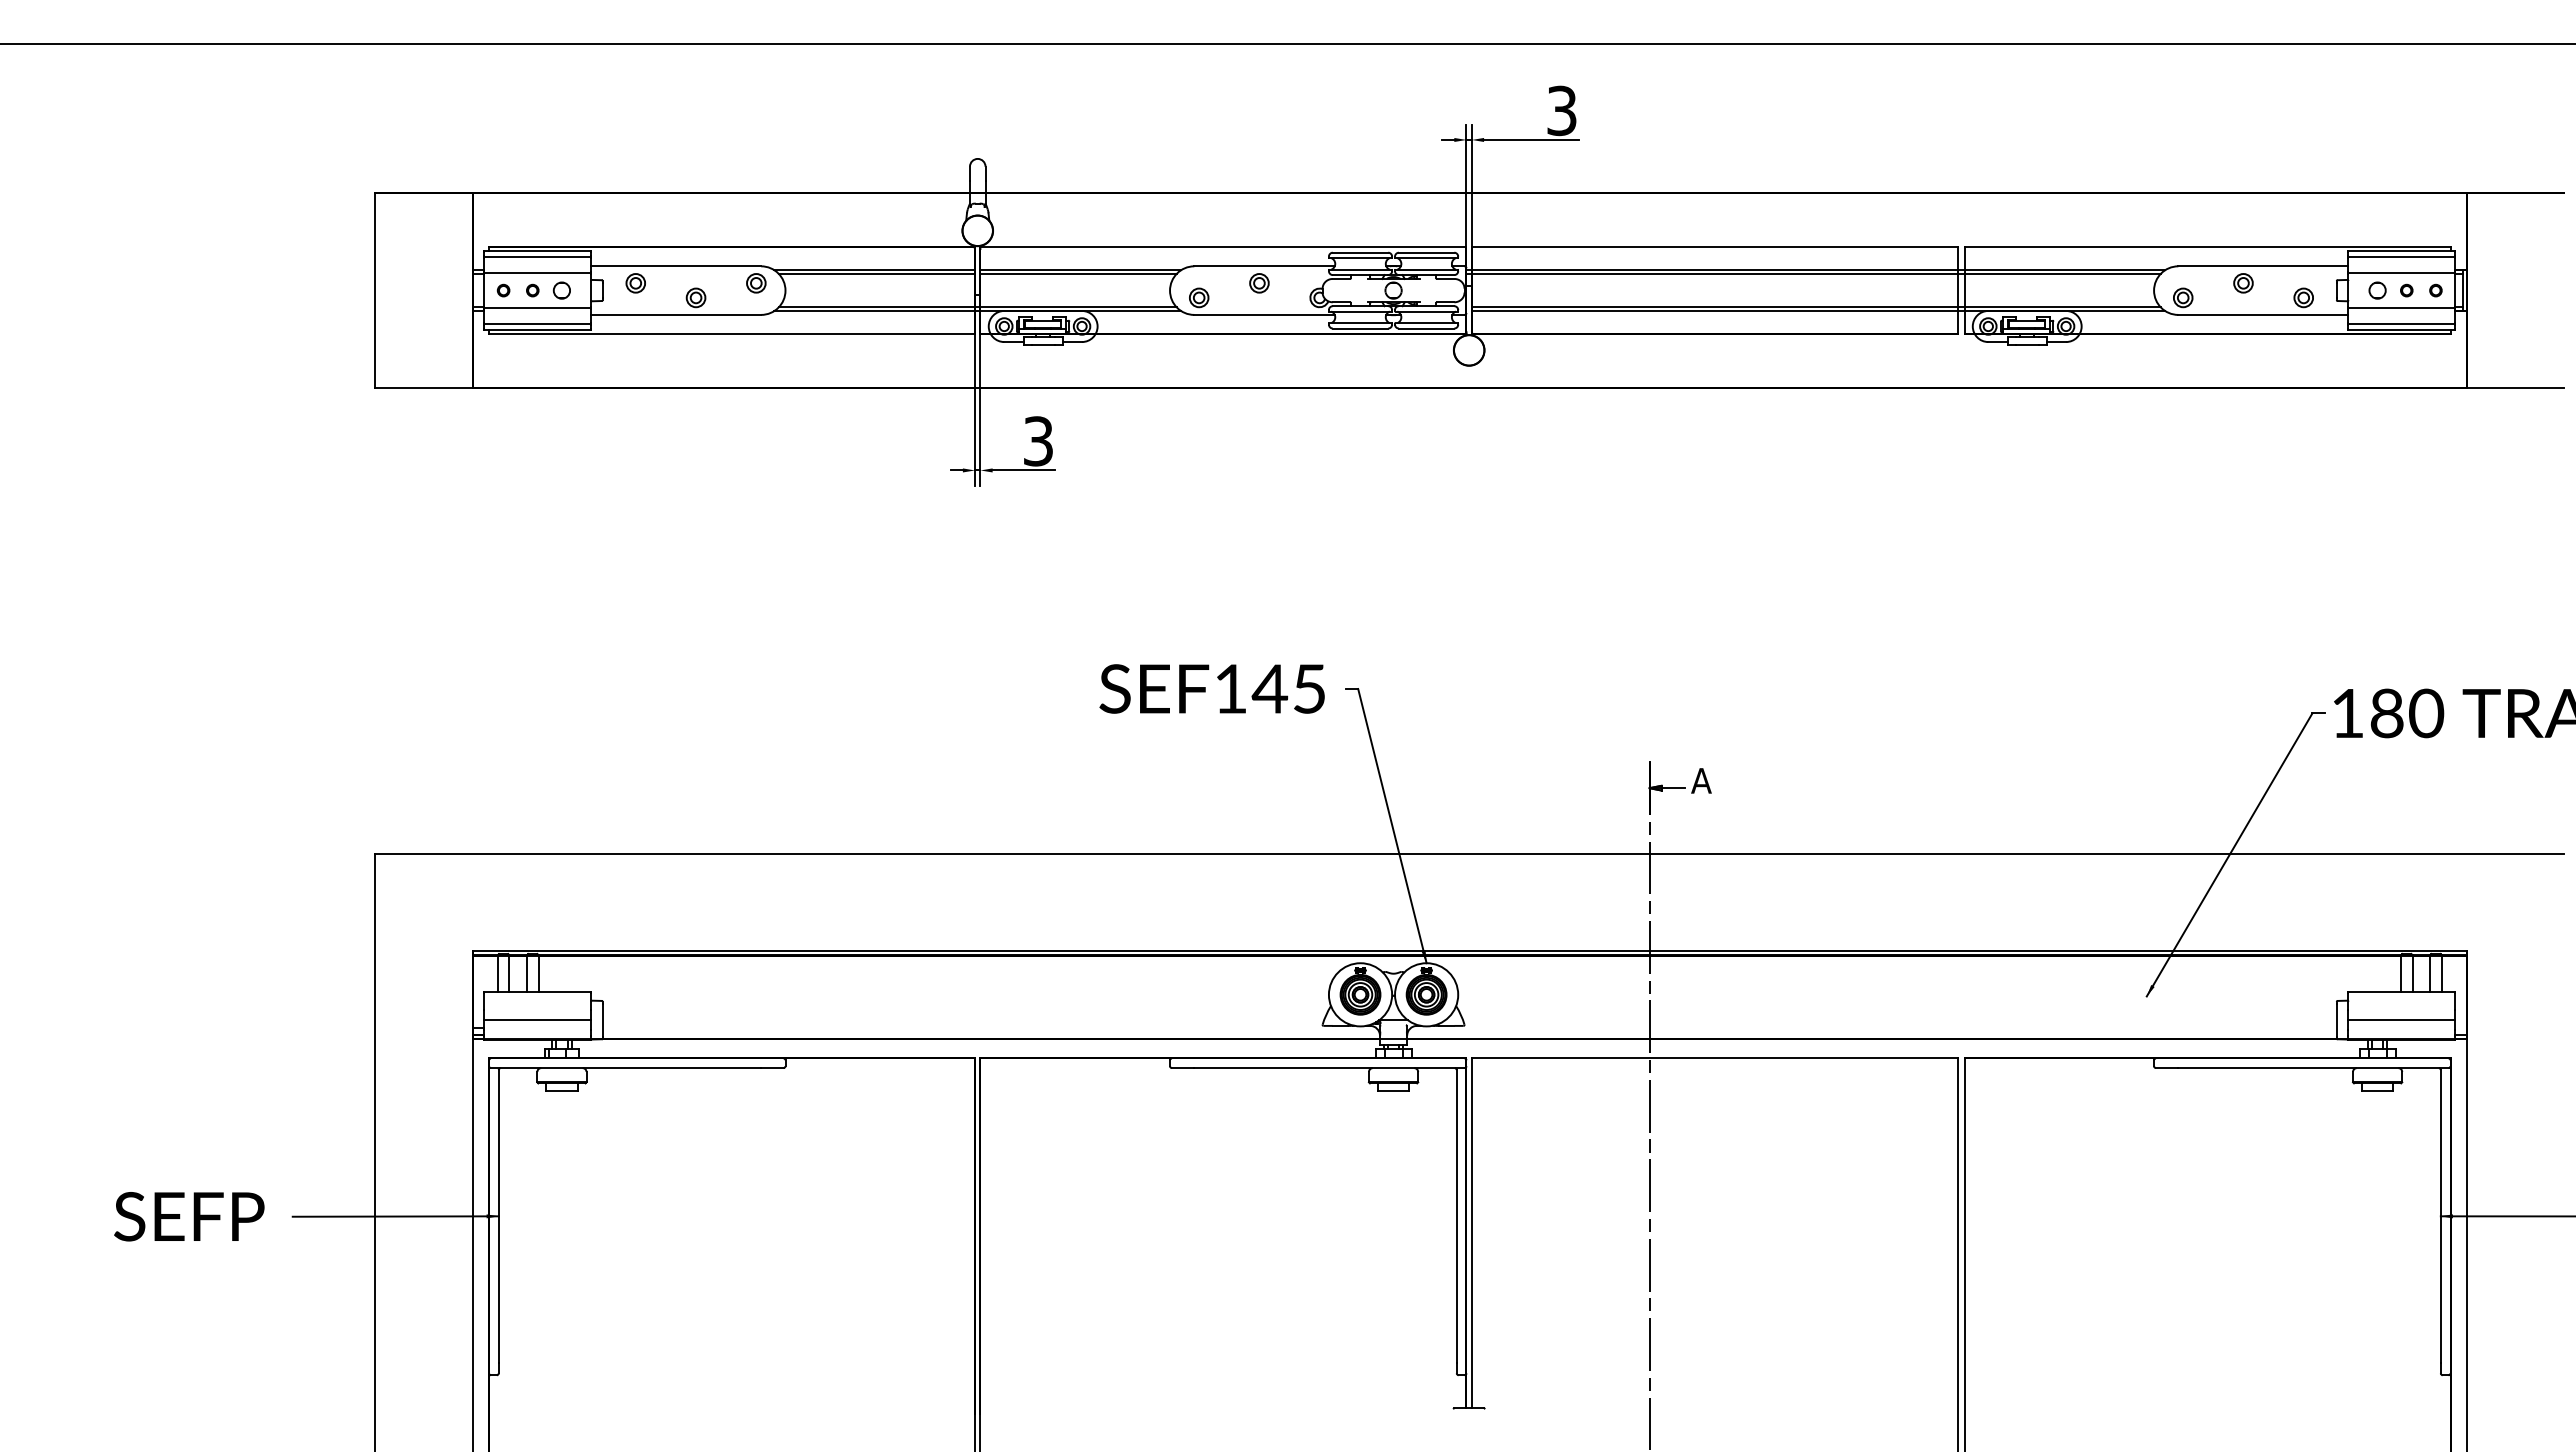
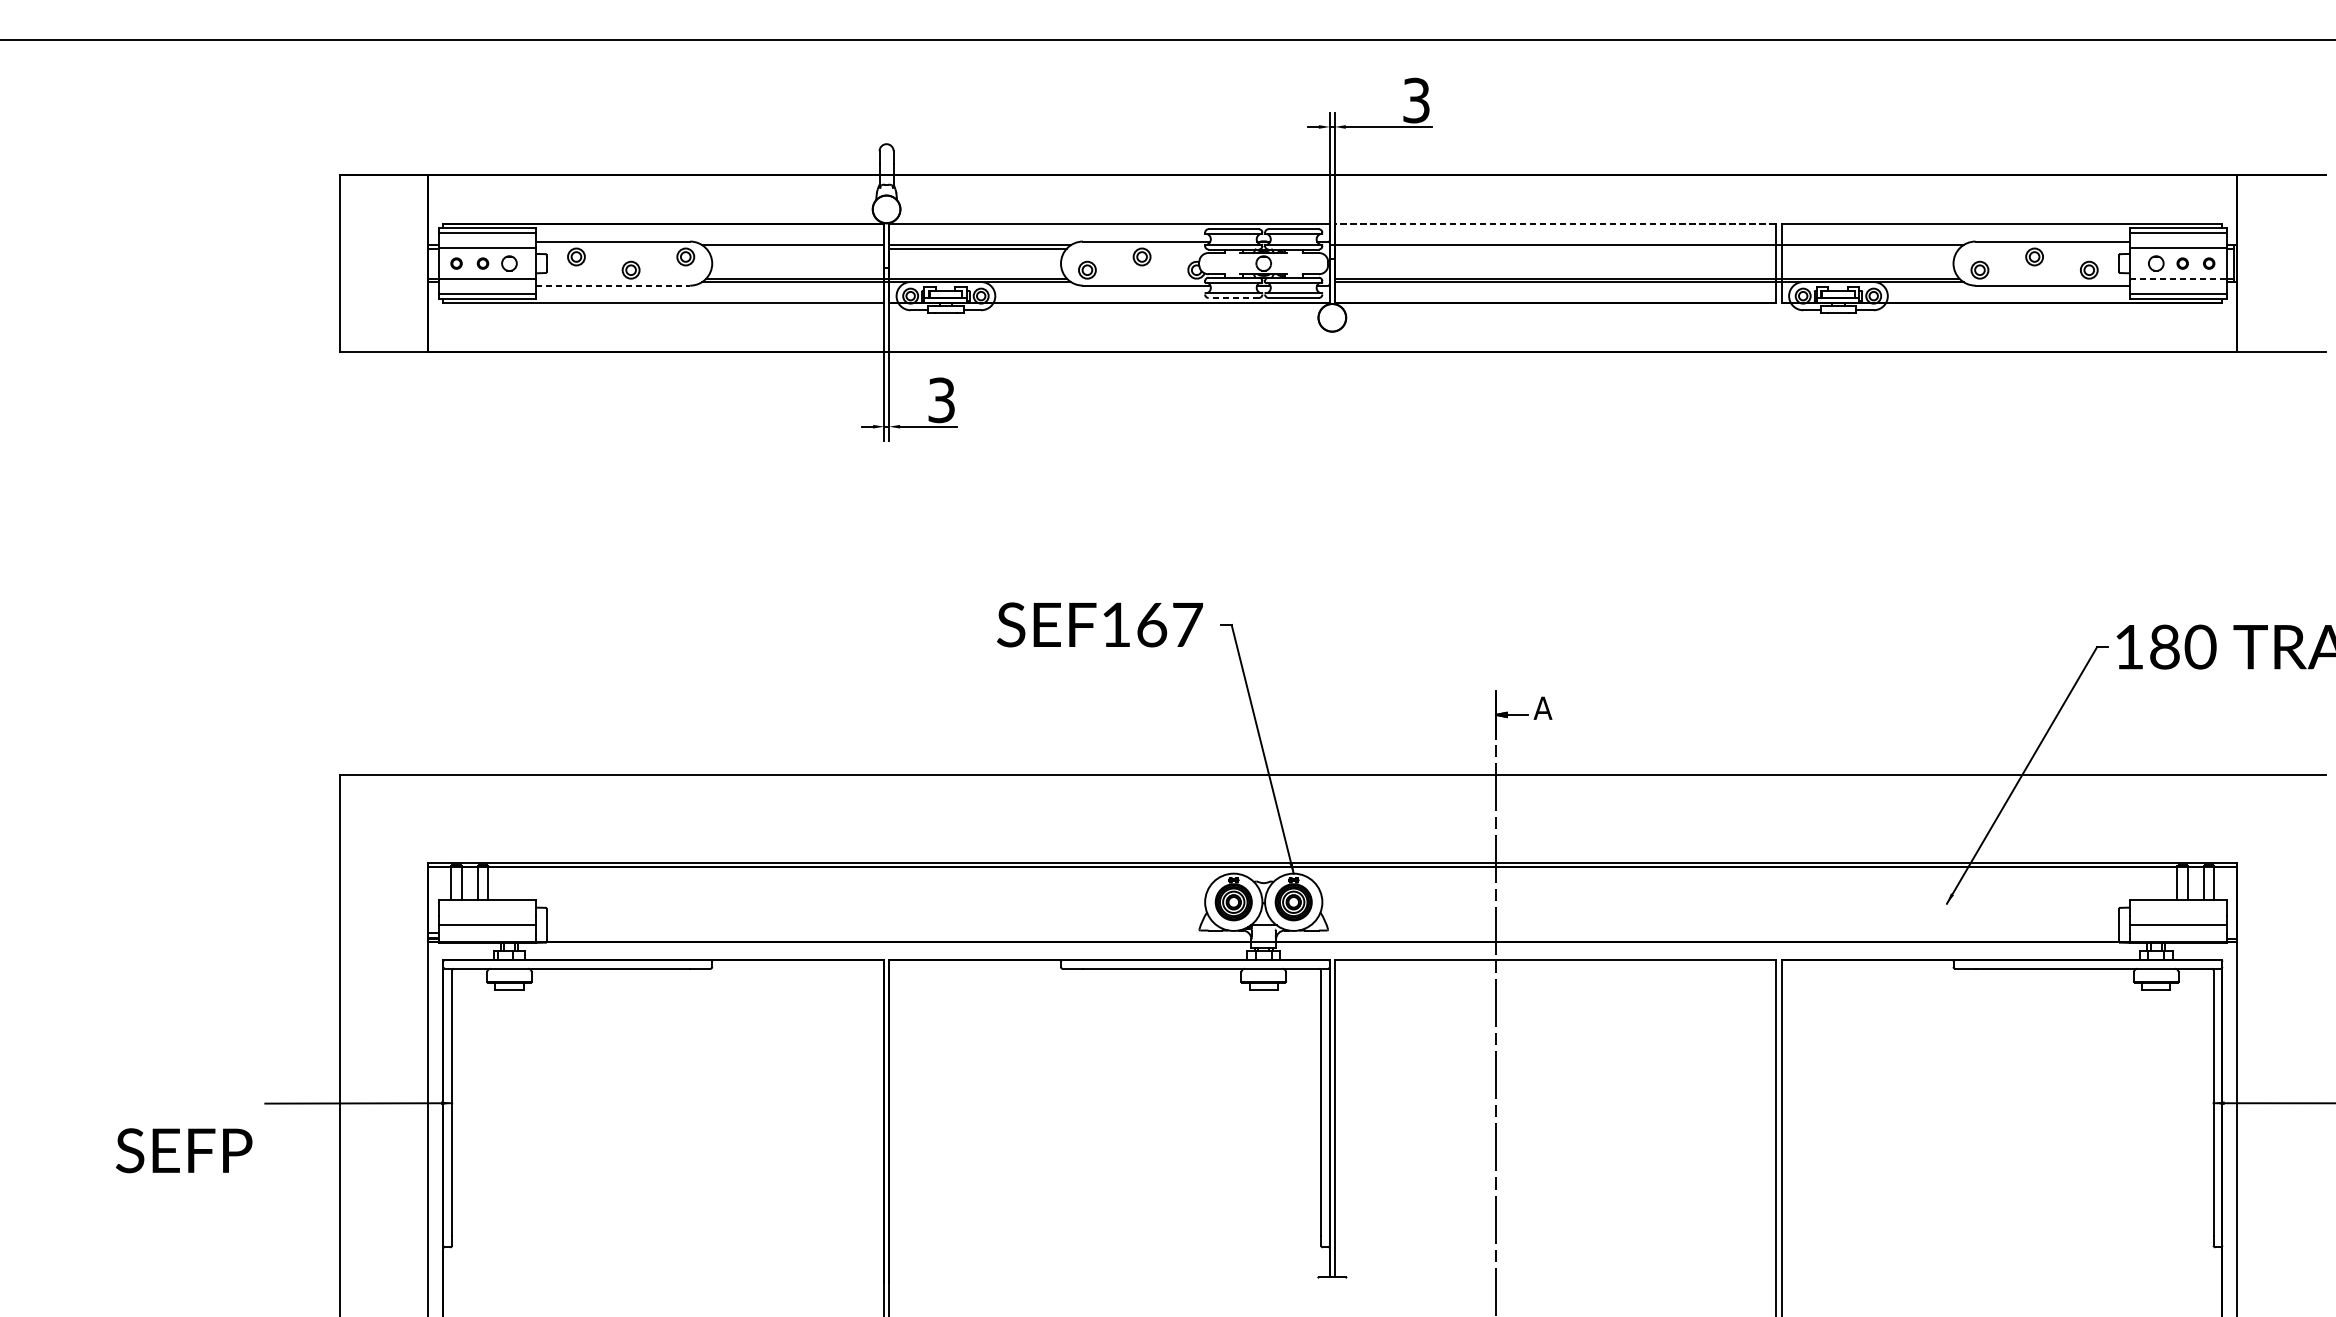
line: (1714, 246) -> (1554, 223), solid -> dashed
line: (877, 274) -> (795, 248), removed
line: (1813, 274) -> (1644, 248), removed
line: (2402, 308) -> (2178, 279), solid -> dashed
line: (676, 314) -> (613, 285), solid -> dashed
line: (1360, 328) -> (1233, 297), solid -> dashed
text: (1288, 688) -> (1168, 624), SEF145 -> SEF167
text: (189, 1216) -> (184, 1150), moved

